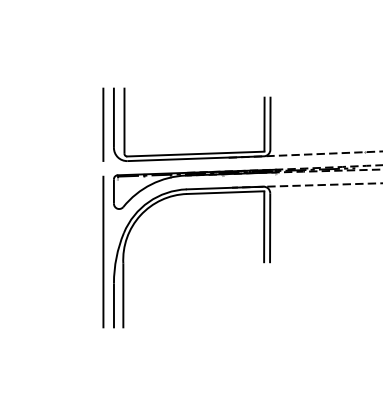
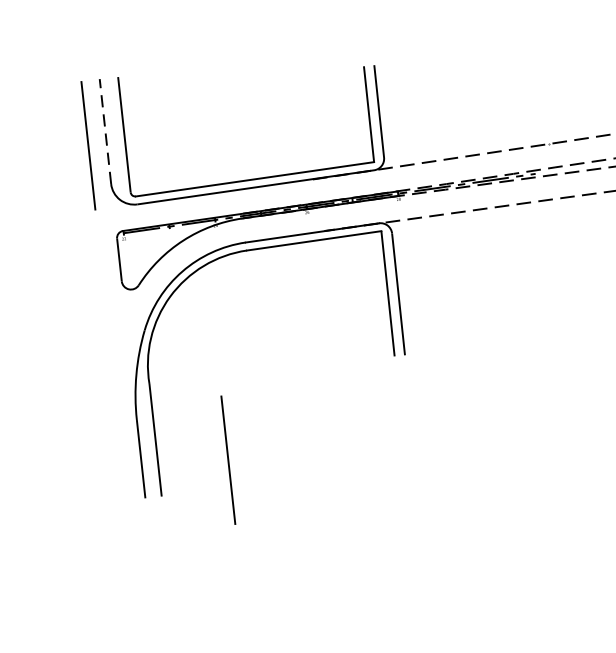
line: (113, 117) -> (104, 131), solid -> dashed
line: (103, 251) -> (112, 366), removed
line: (163, 311) -> (228, 459), added

